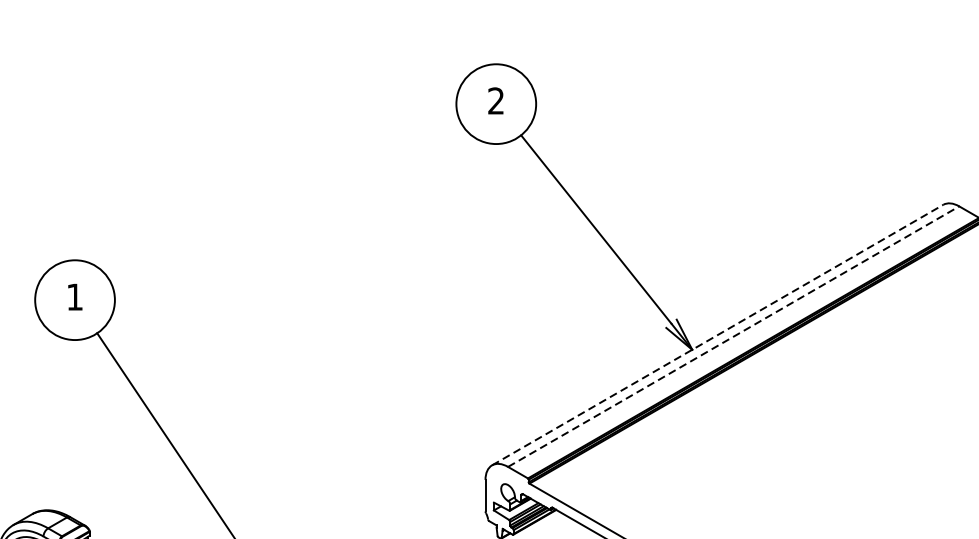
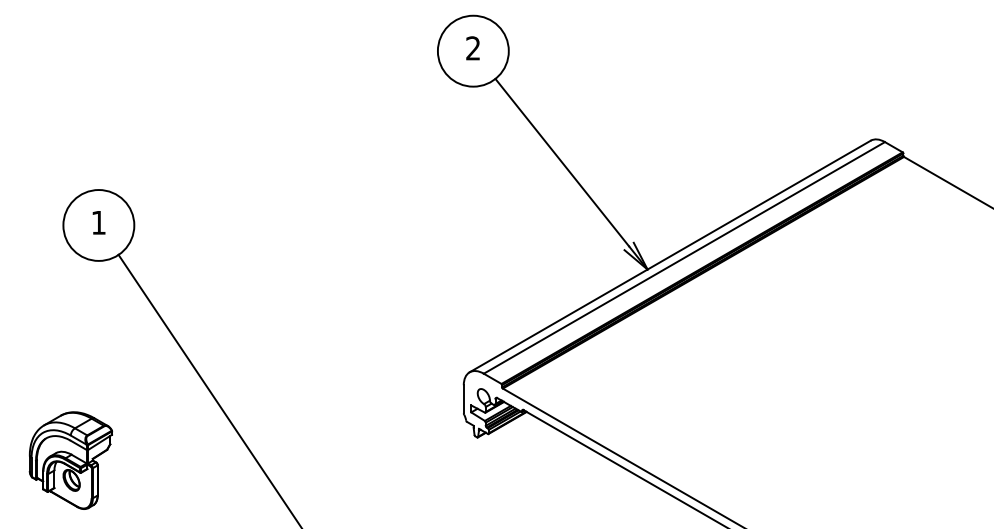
line: (718, 335) -> (670, 256), dashed -> solid
line: (733, 336) -> (684, 257), dashed -> solid

